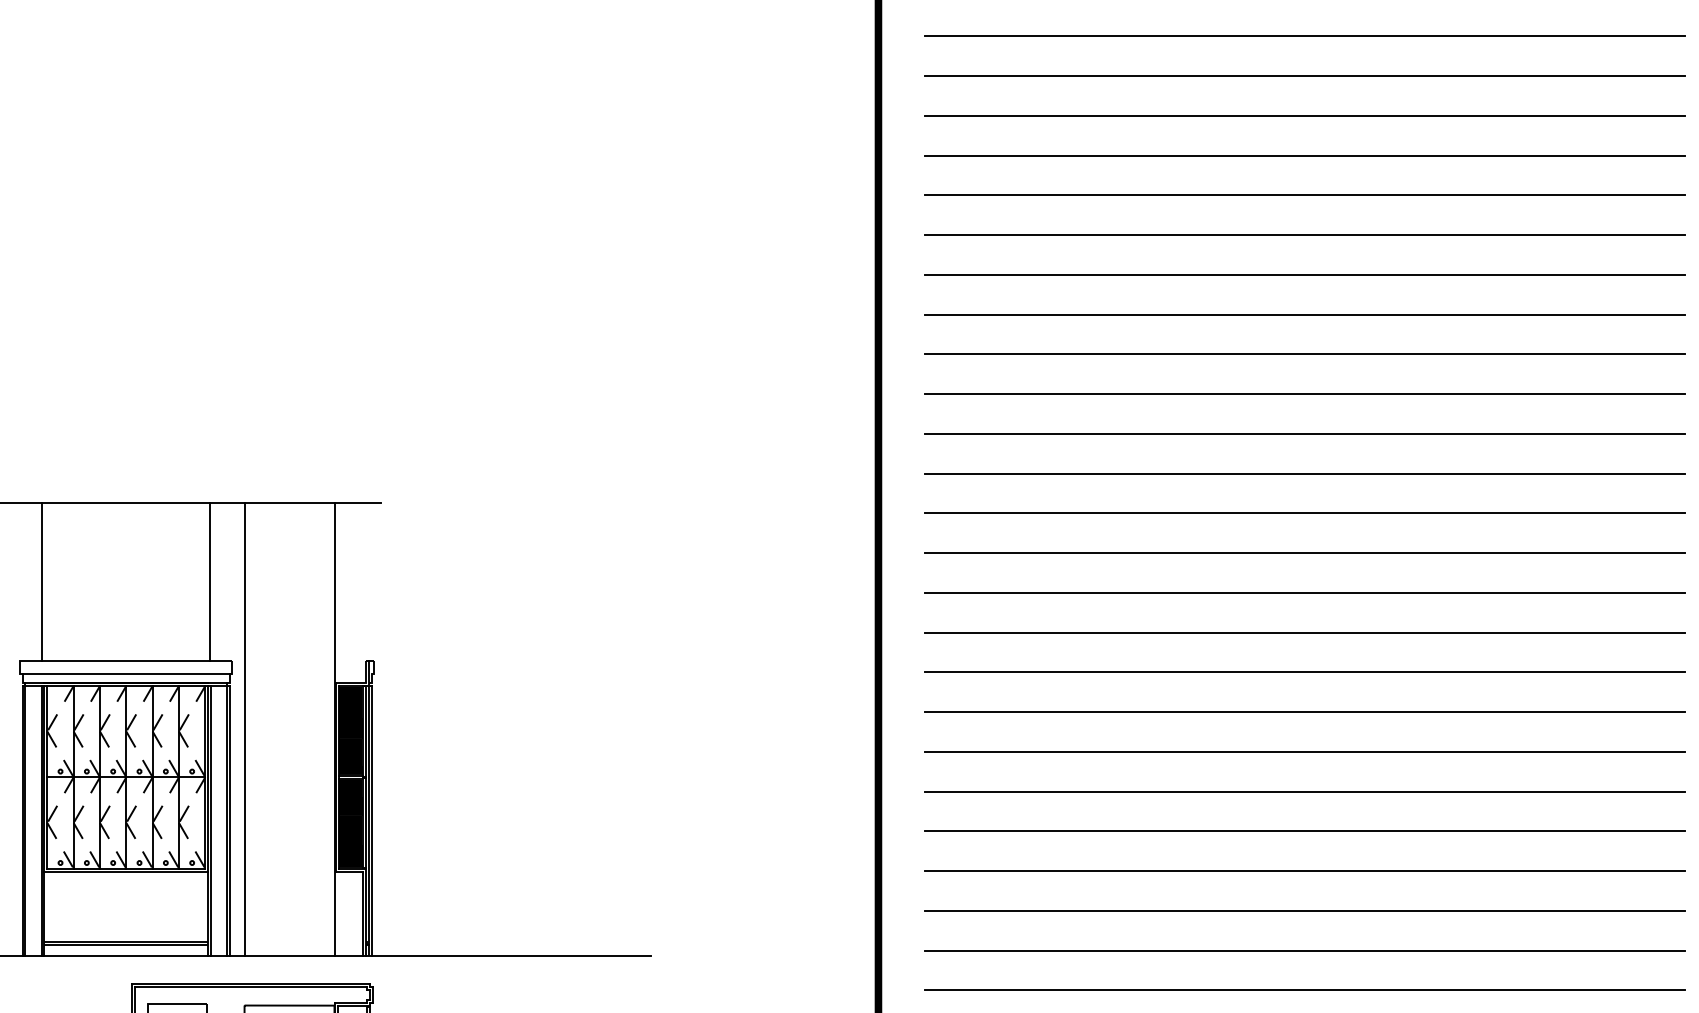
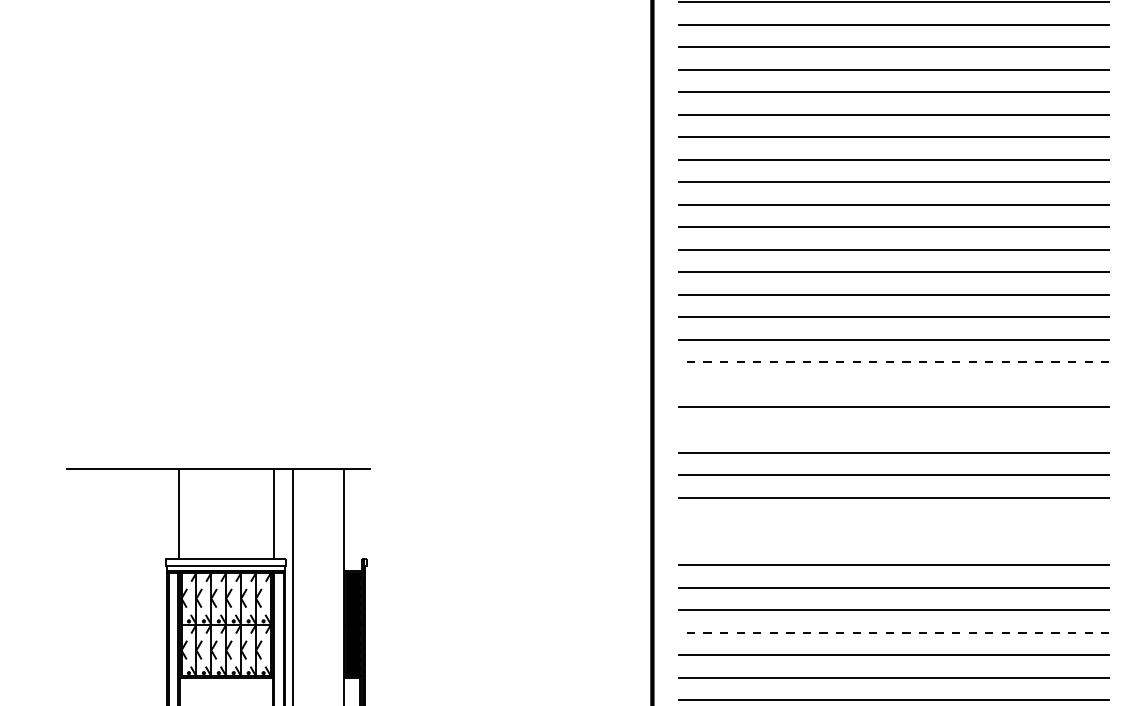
line: (1303, 314) -> (893, 362), solid -> dashed
line: (1303, 353) -> (893, 384), removed
line: (1303, 434) -> (893, 430), removed
line: (1303, 593) -> (893, 520), removed
line: (1303, 632) -> (893, 542), removed
line: (1303, 791) -> (893, 632), solid -> dashed

